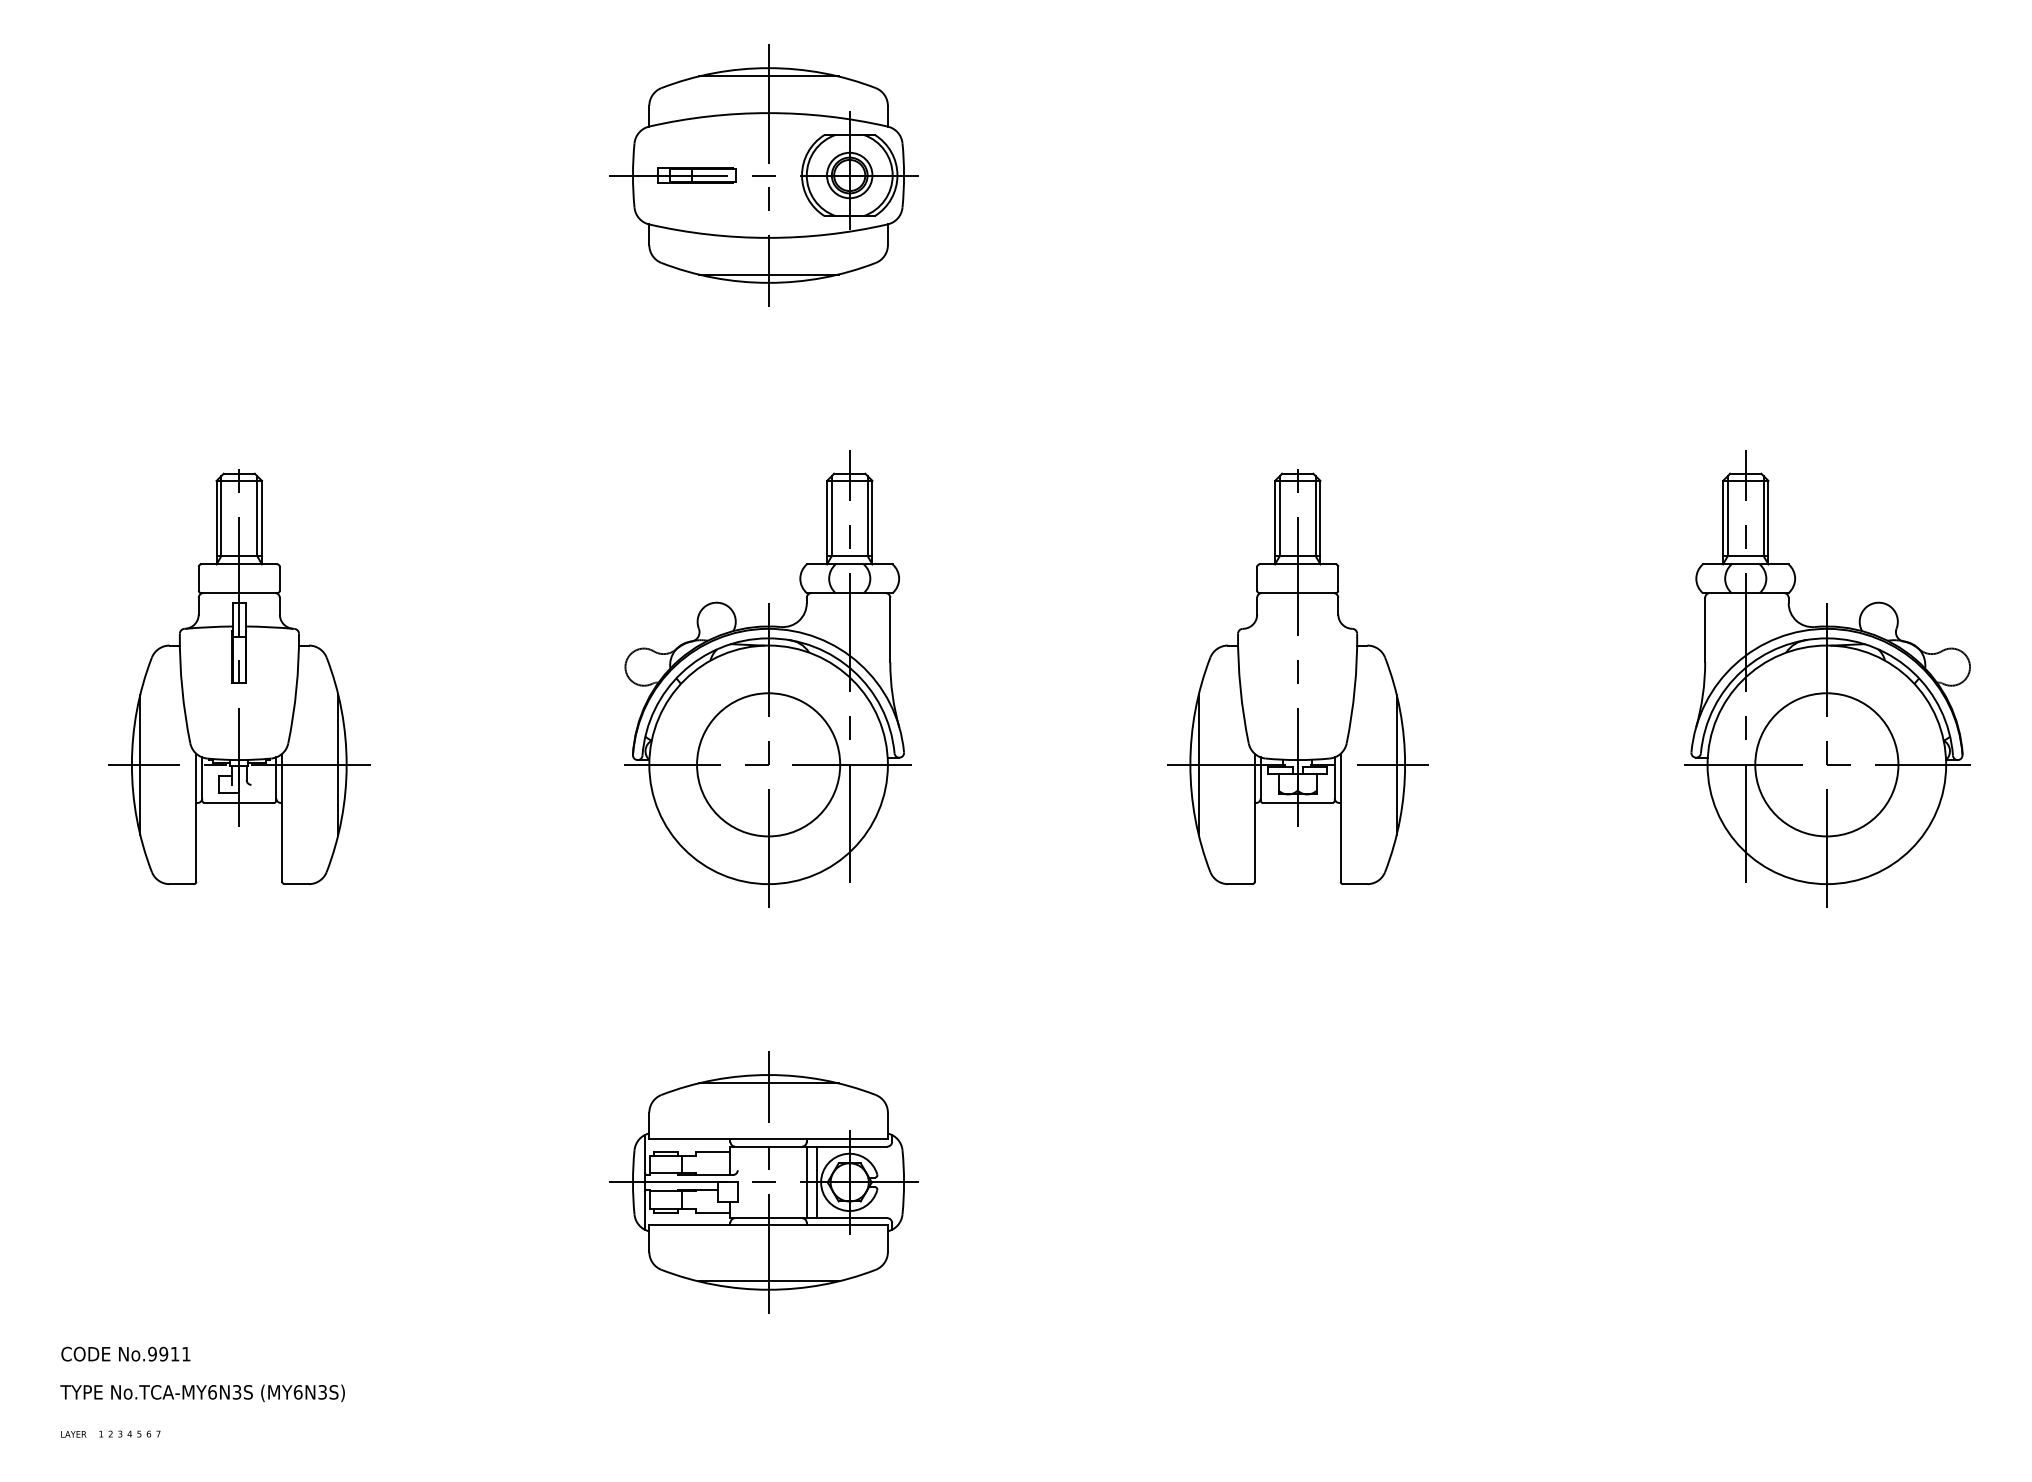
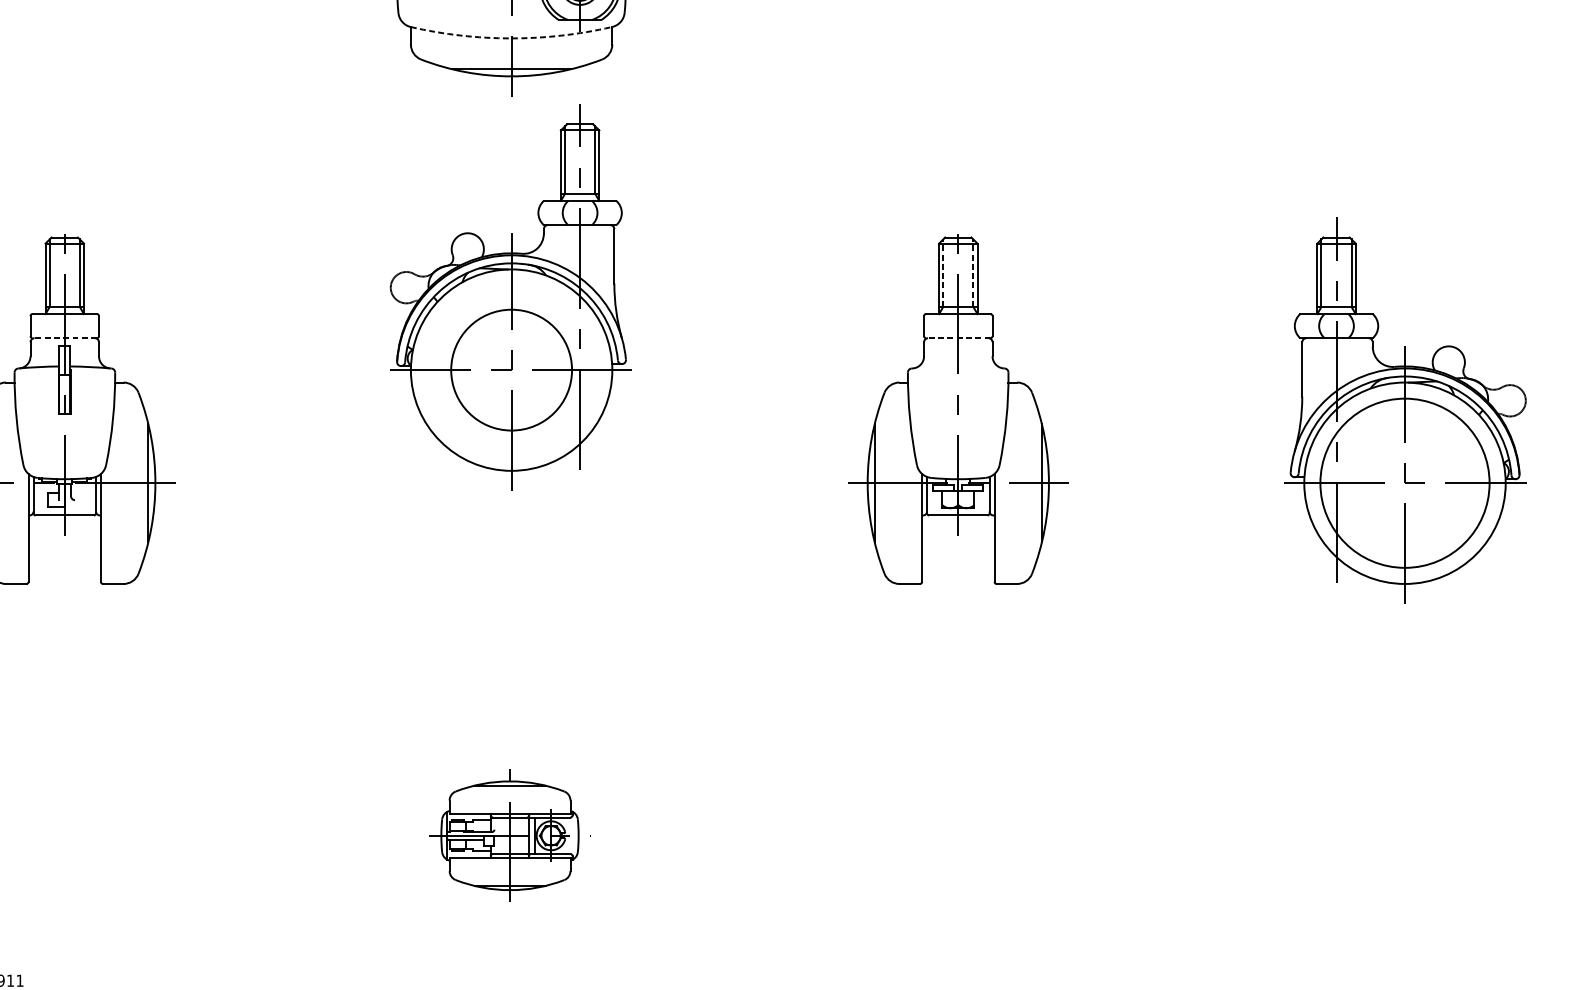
arc: (768, 237) -> (511, 38), solid -> dashed
line: (1279, 516) -> (942, 273), solid -> dashed
line: (1315, 516) -> (973, 273), solid -> dashed
line: (238, 593) -> (64, 338), solid -> dashed
line: (1297, 593) -> (958, 338), solid -> dashed
part: (767, 678) -> (510, 297), moved
circle: (1826, 764) -> (1404, 482), size x1.4
part: (763, 1182) -> (507, 835), size x0.6

